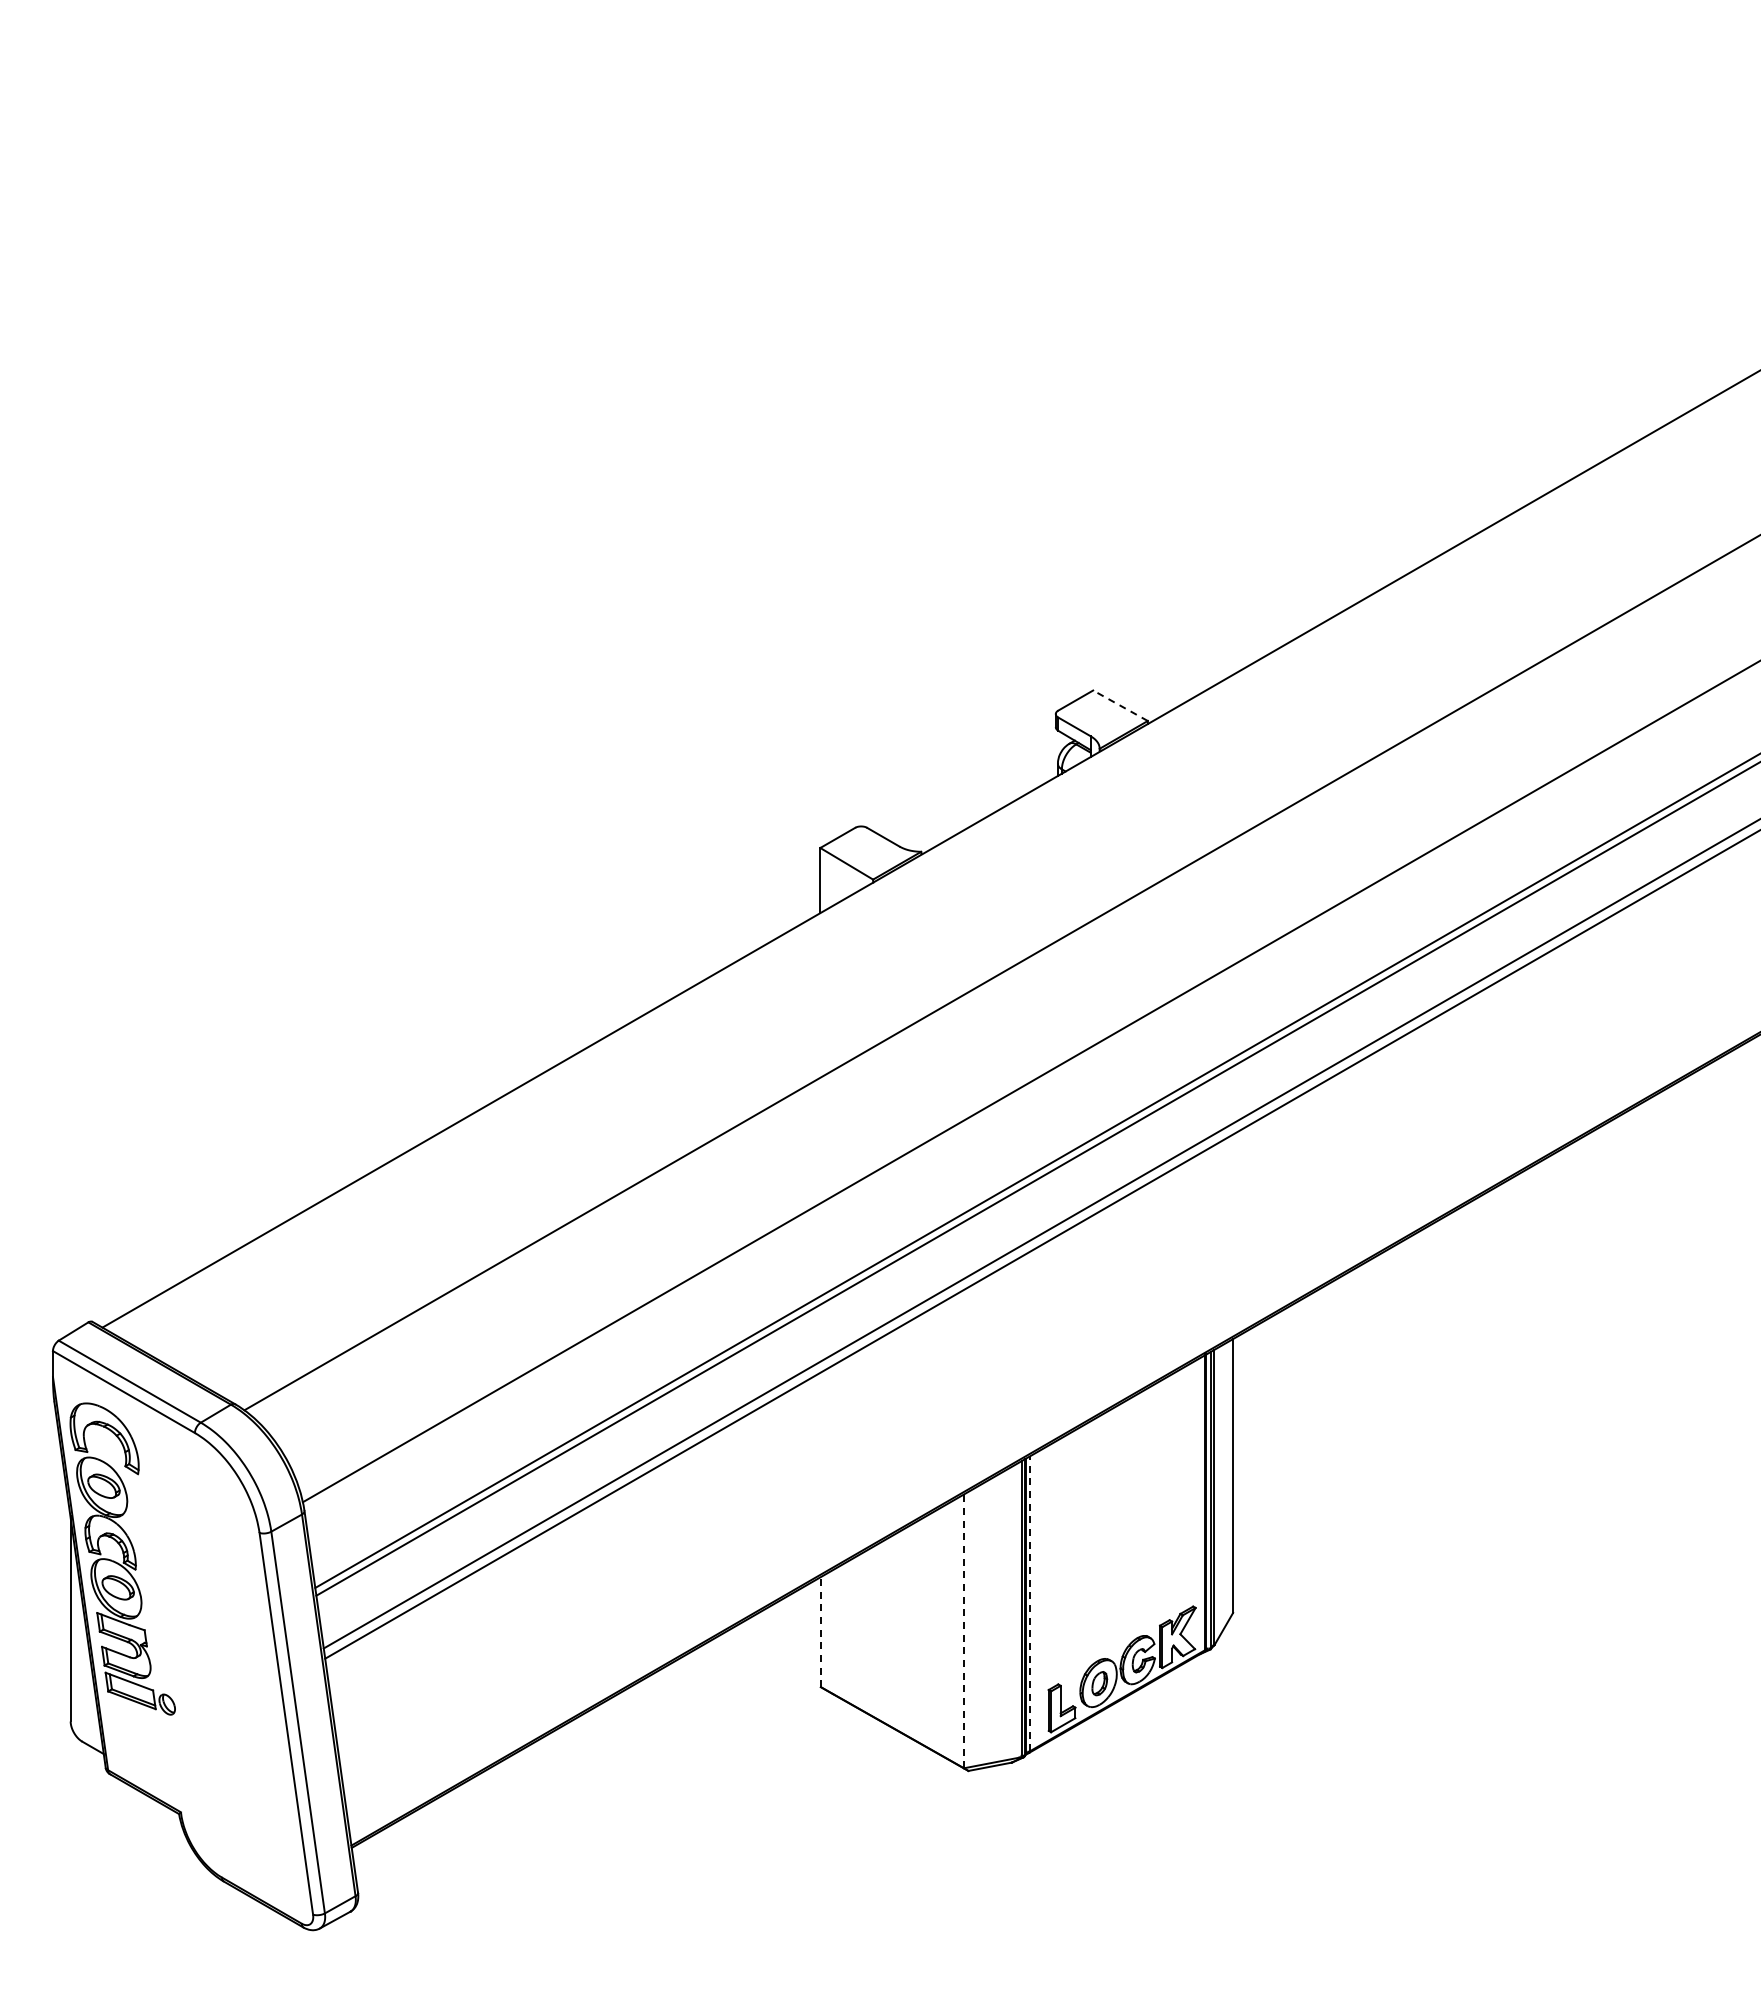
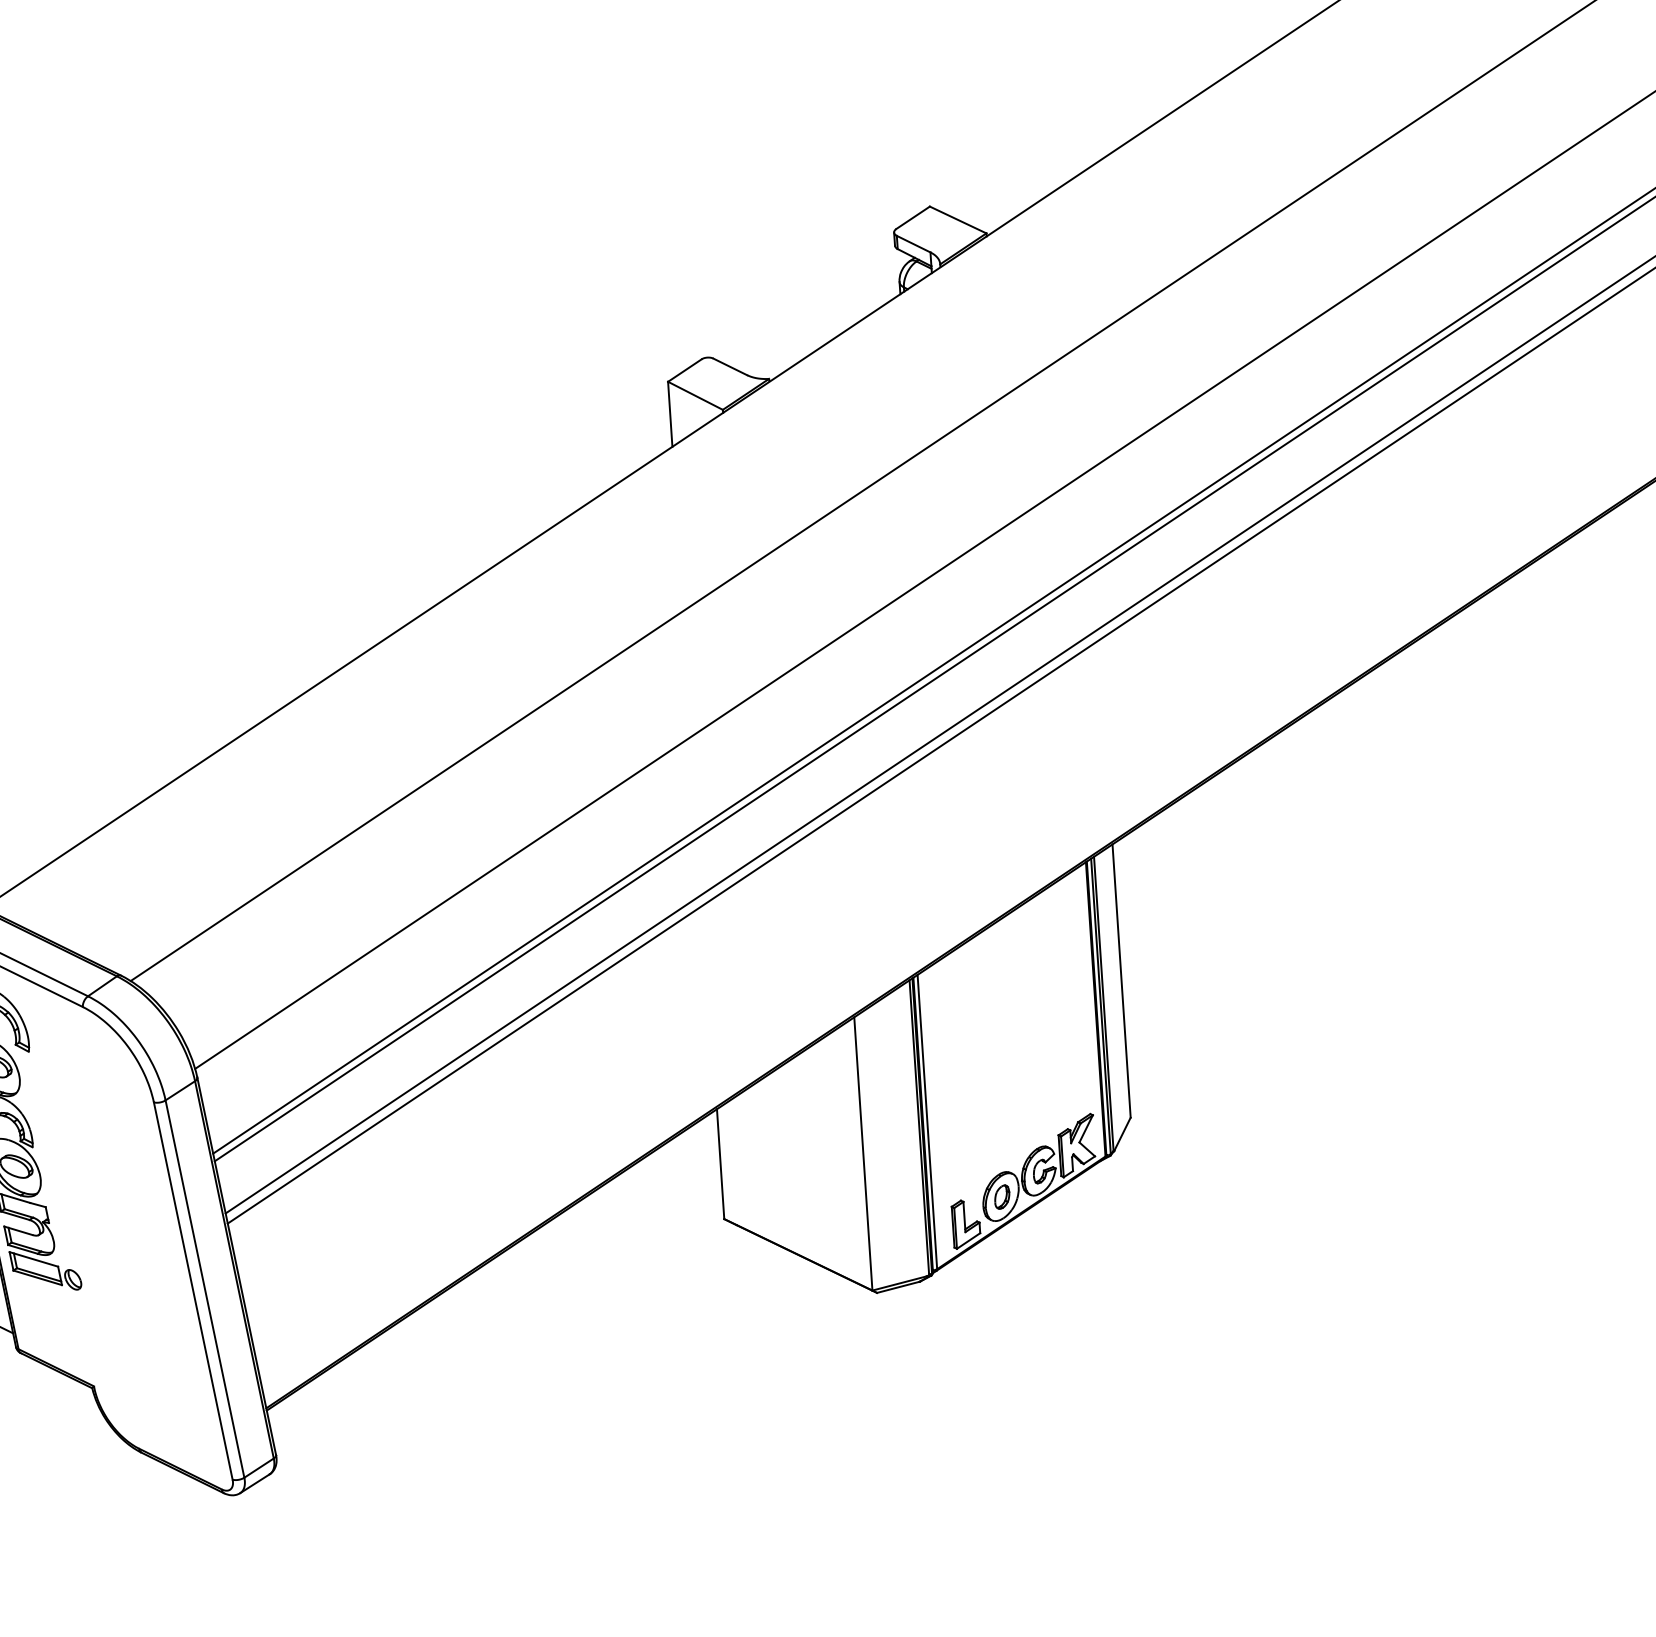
line: (1120, 705) -> (958, 219), dashed -> solid
line: (1030, 1603) -> (927, 1121), dashed -> solid
line: (820, 1631) -> (720, 1163), dashed -> solid
line: (964, 1631) -> (863, 1154), dashed -> solid

